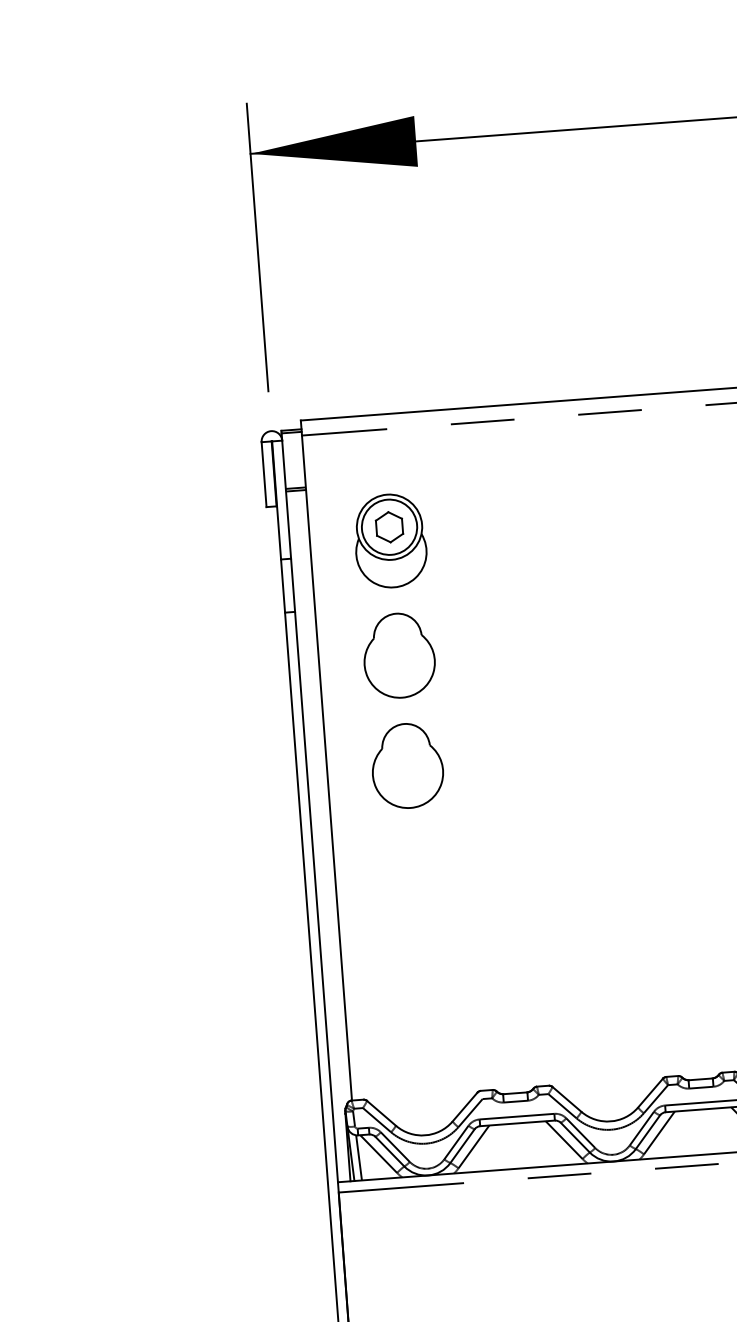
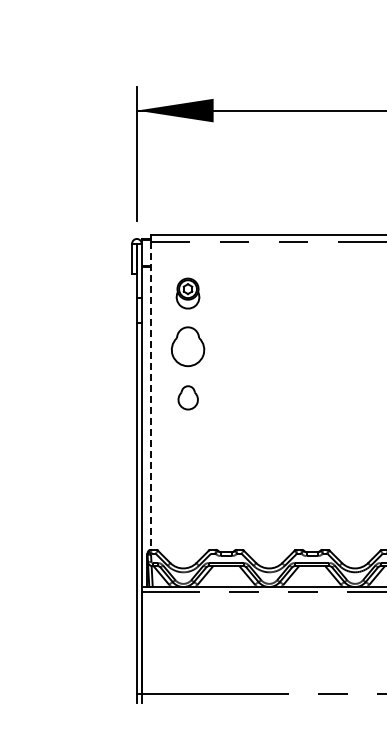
part: (389, 540) -> (187, 293), size x0.7
part: (408, 765) -> (188, 397), size x0.6
line: (325, 767) -> (150, 395), solid -> dashed

